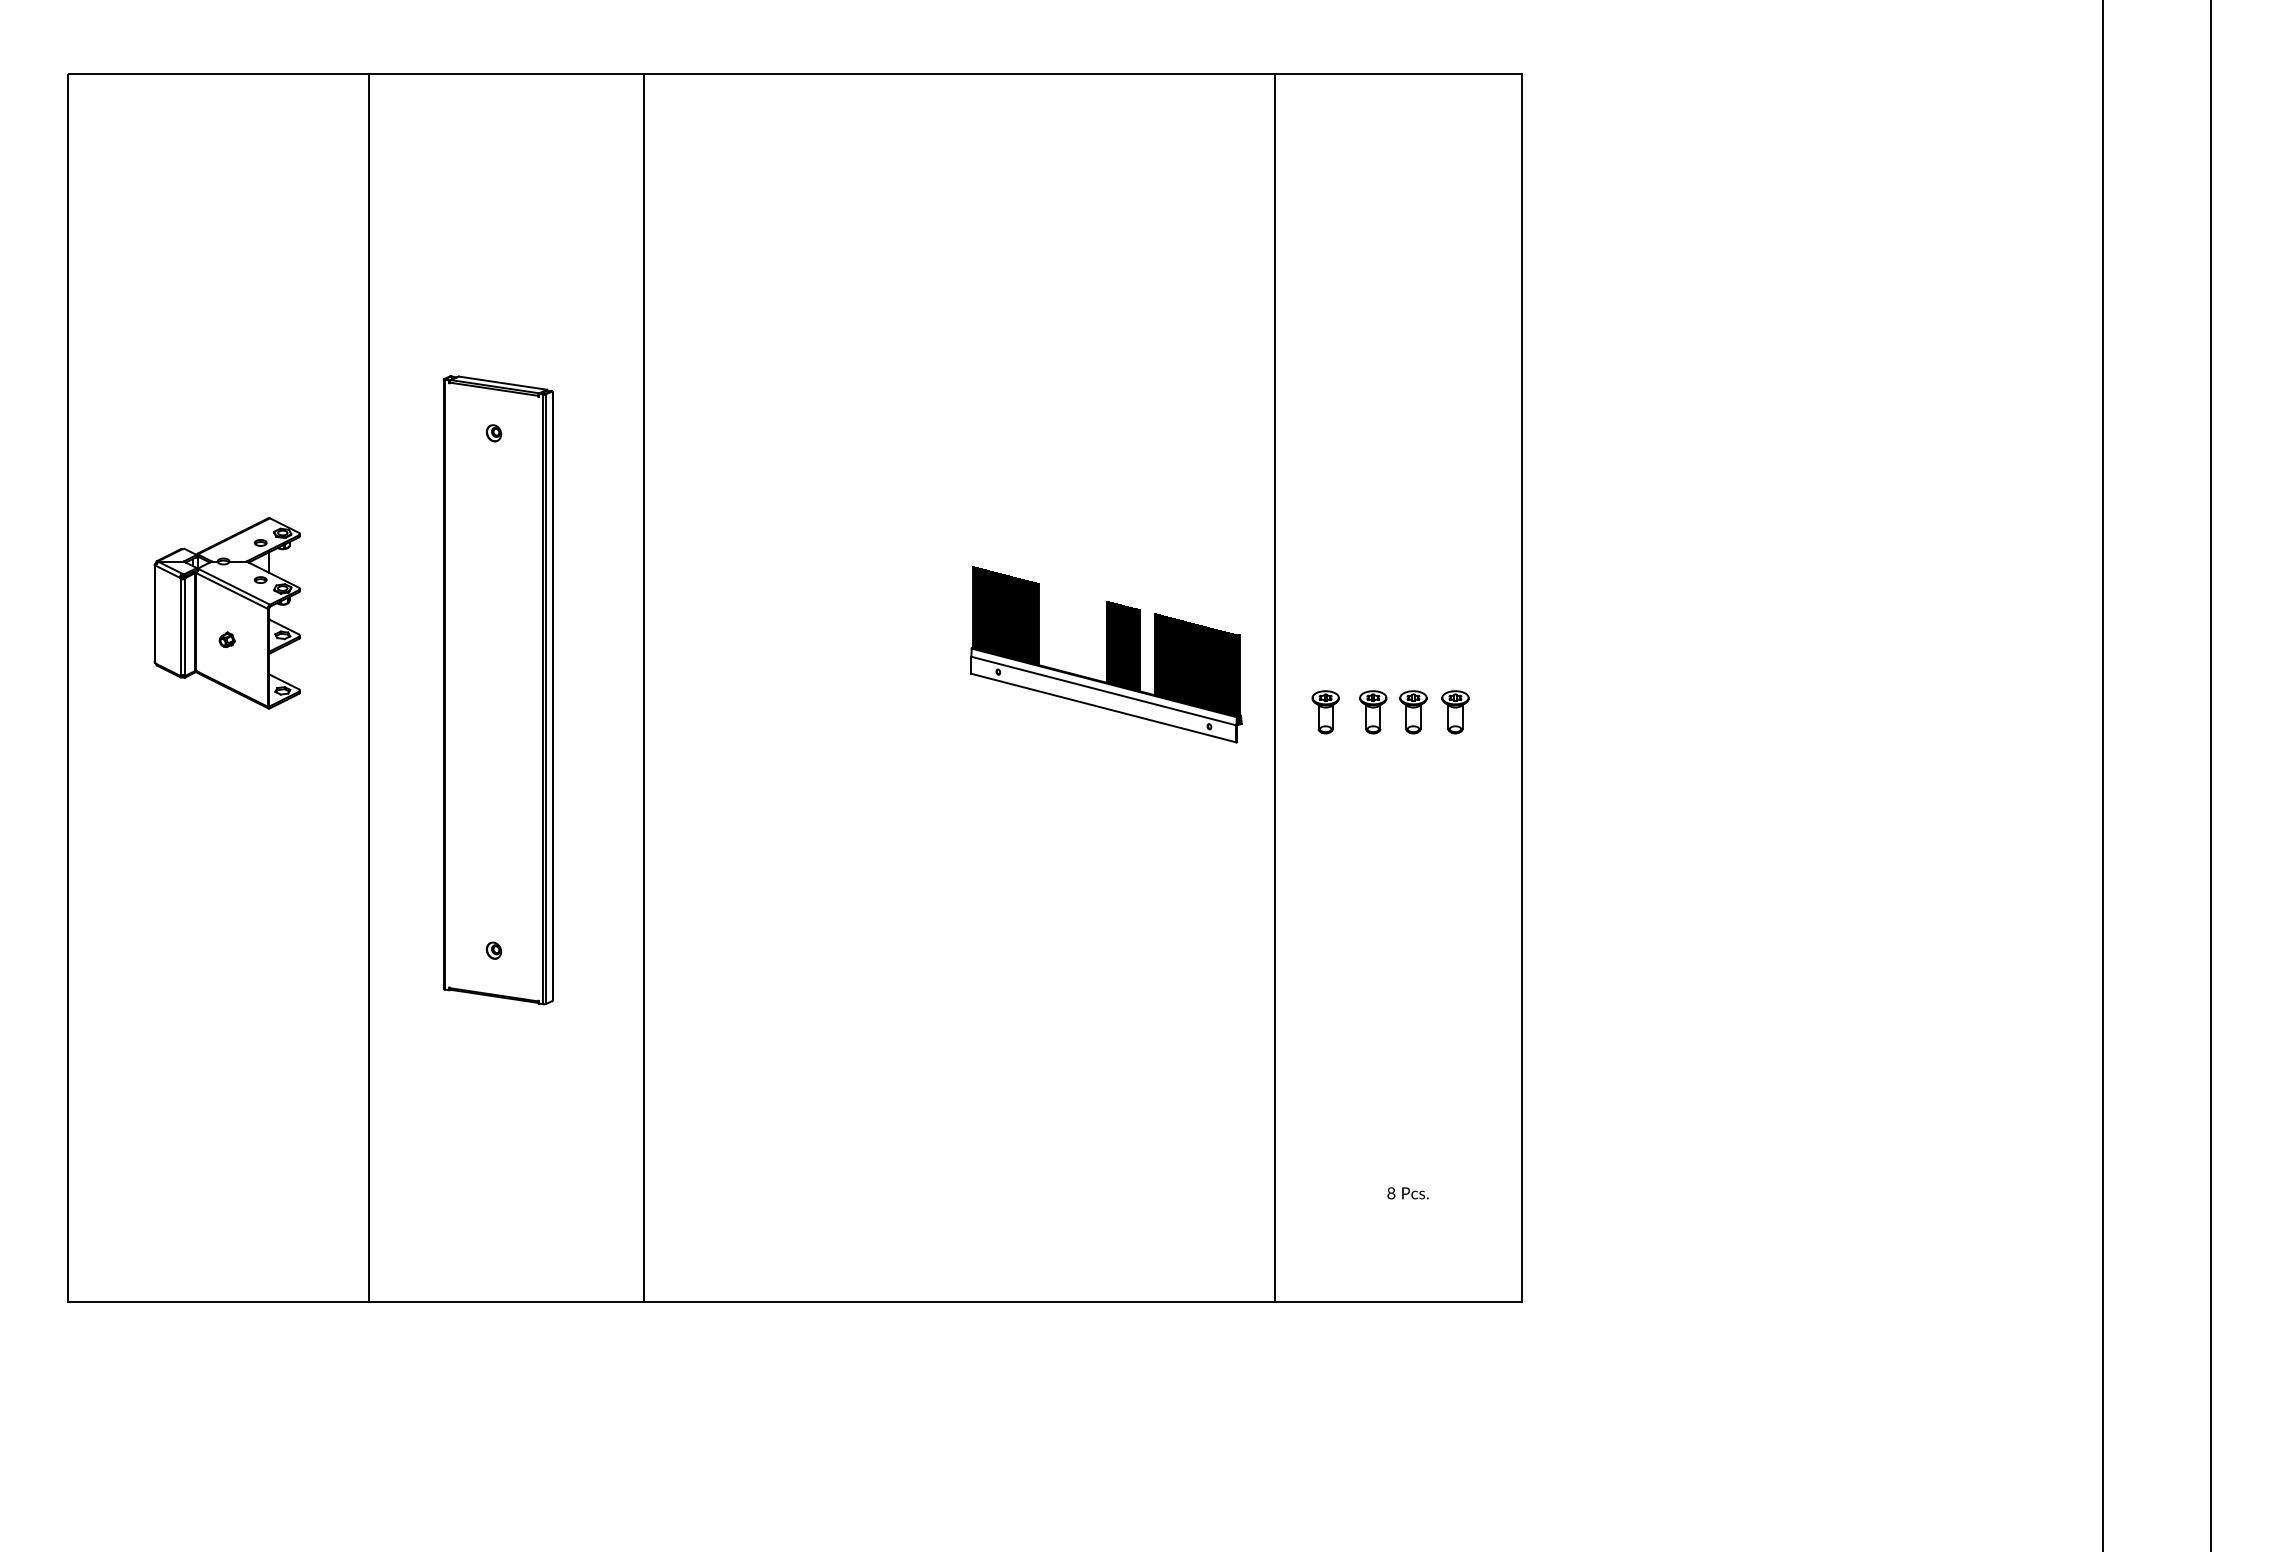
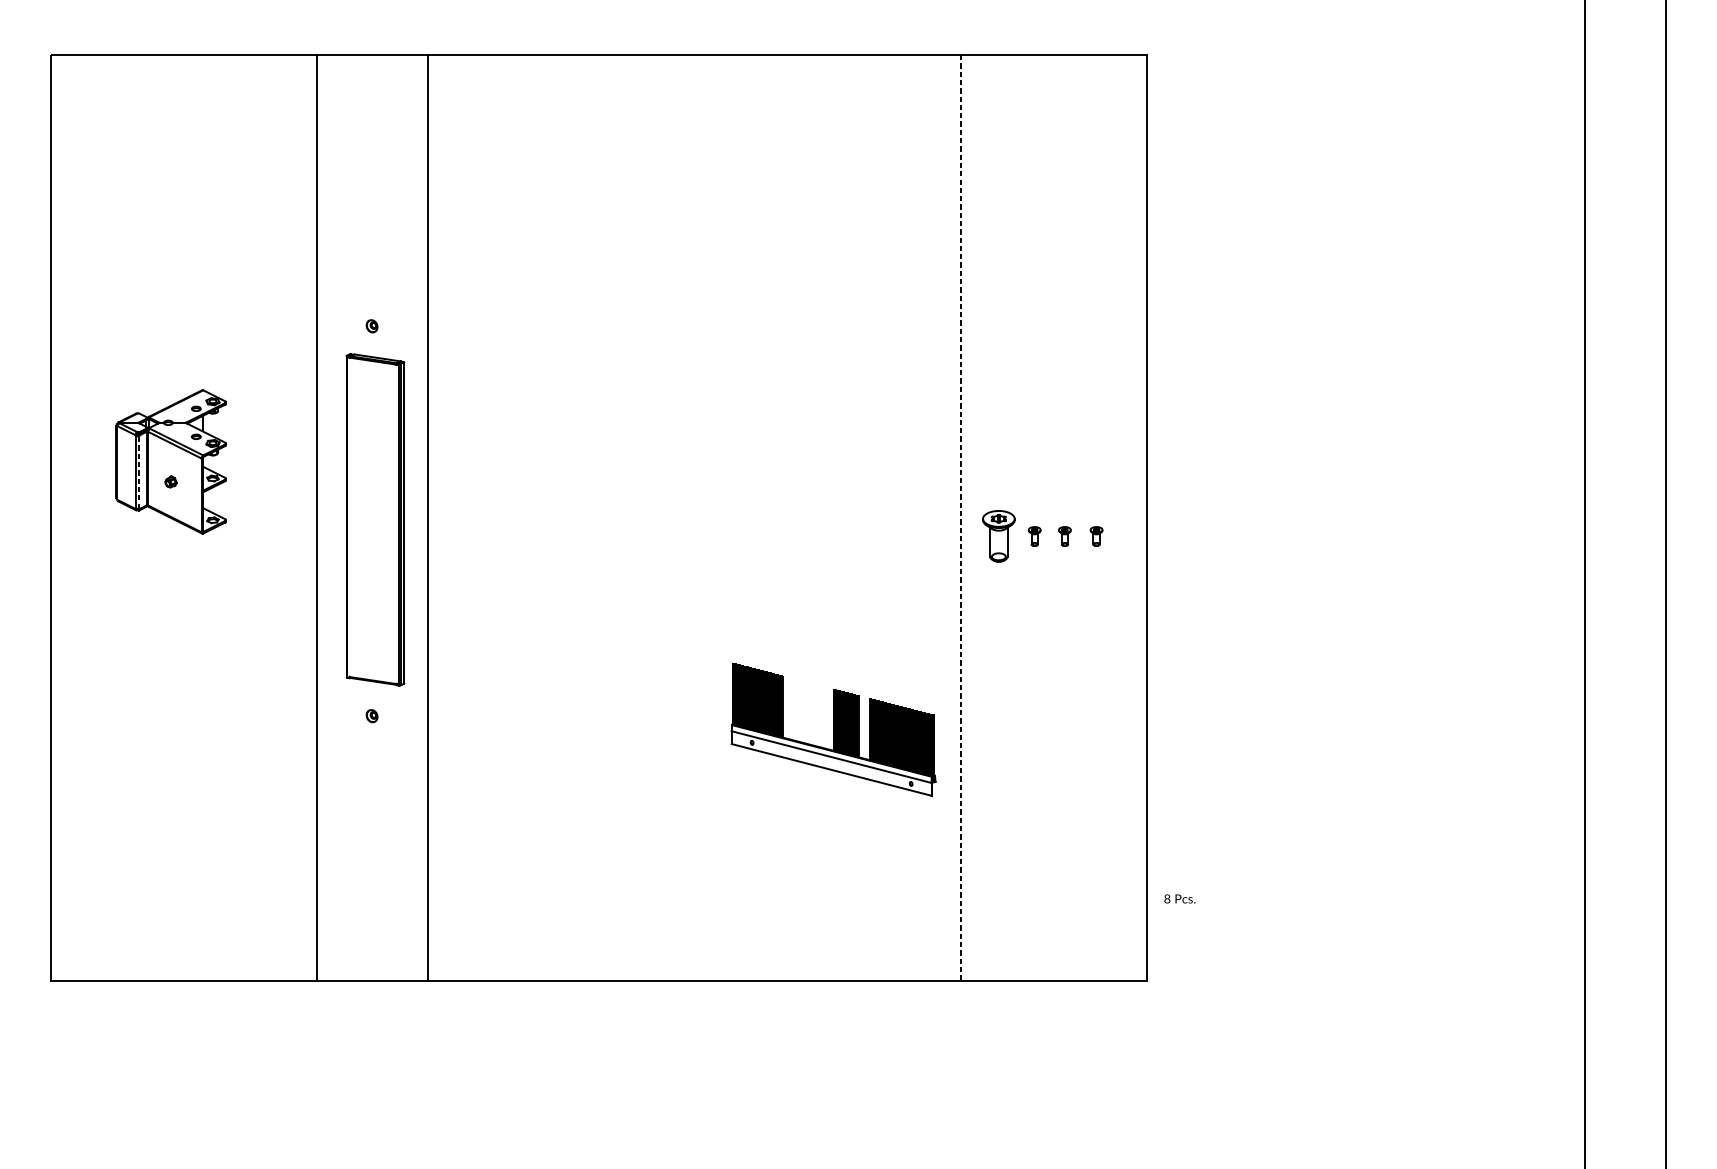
line: (185, 626) -> (139, 471), solid -> dashed
part: (1106, 654) -> (833, 729), moved
line: (369, 687) -> (317, 517), moved
line: (643, 687) -> (427, 517), moved
line: (1274, 688) -> (960, 518), solid -> dashed
part: (498, 690) -> (375, 520), size x0.7
part: (1325, 712) -> (998, 536), size x1.6
part: (1373, 712) -> (1034, 536), size x0.6
part: (1413, 712) -> (1064, 536), size x0.6
part: (1455, 712) -> (1096, 536), size x0.6
text: (1407, 1193) -> (1179, 899), moved

